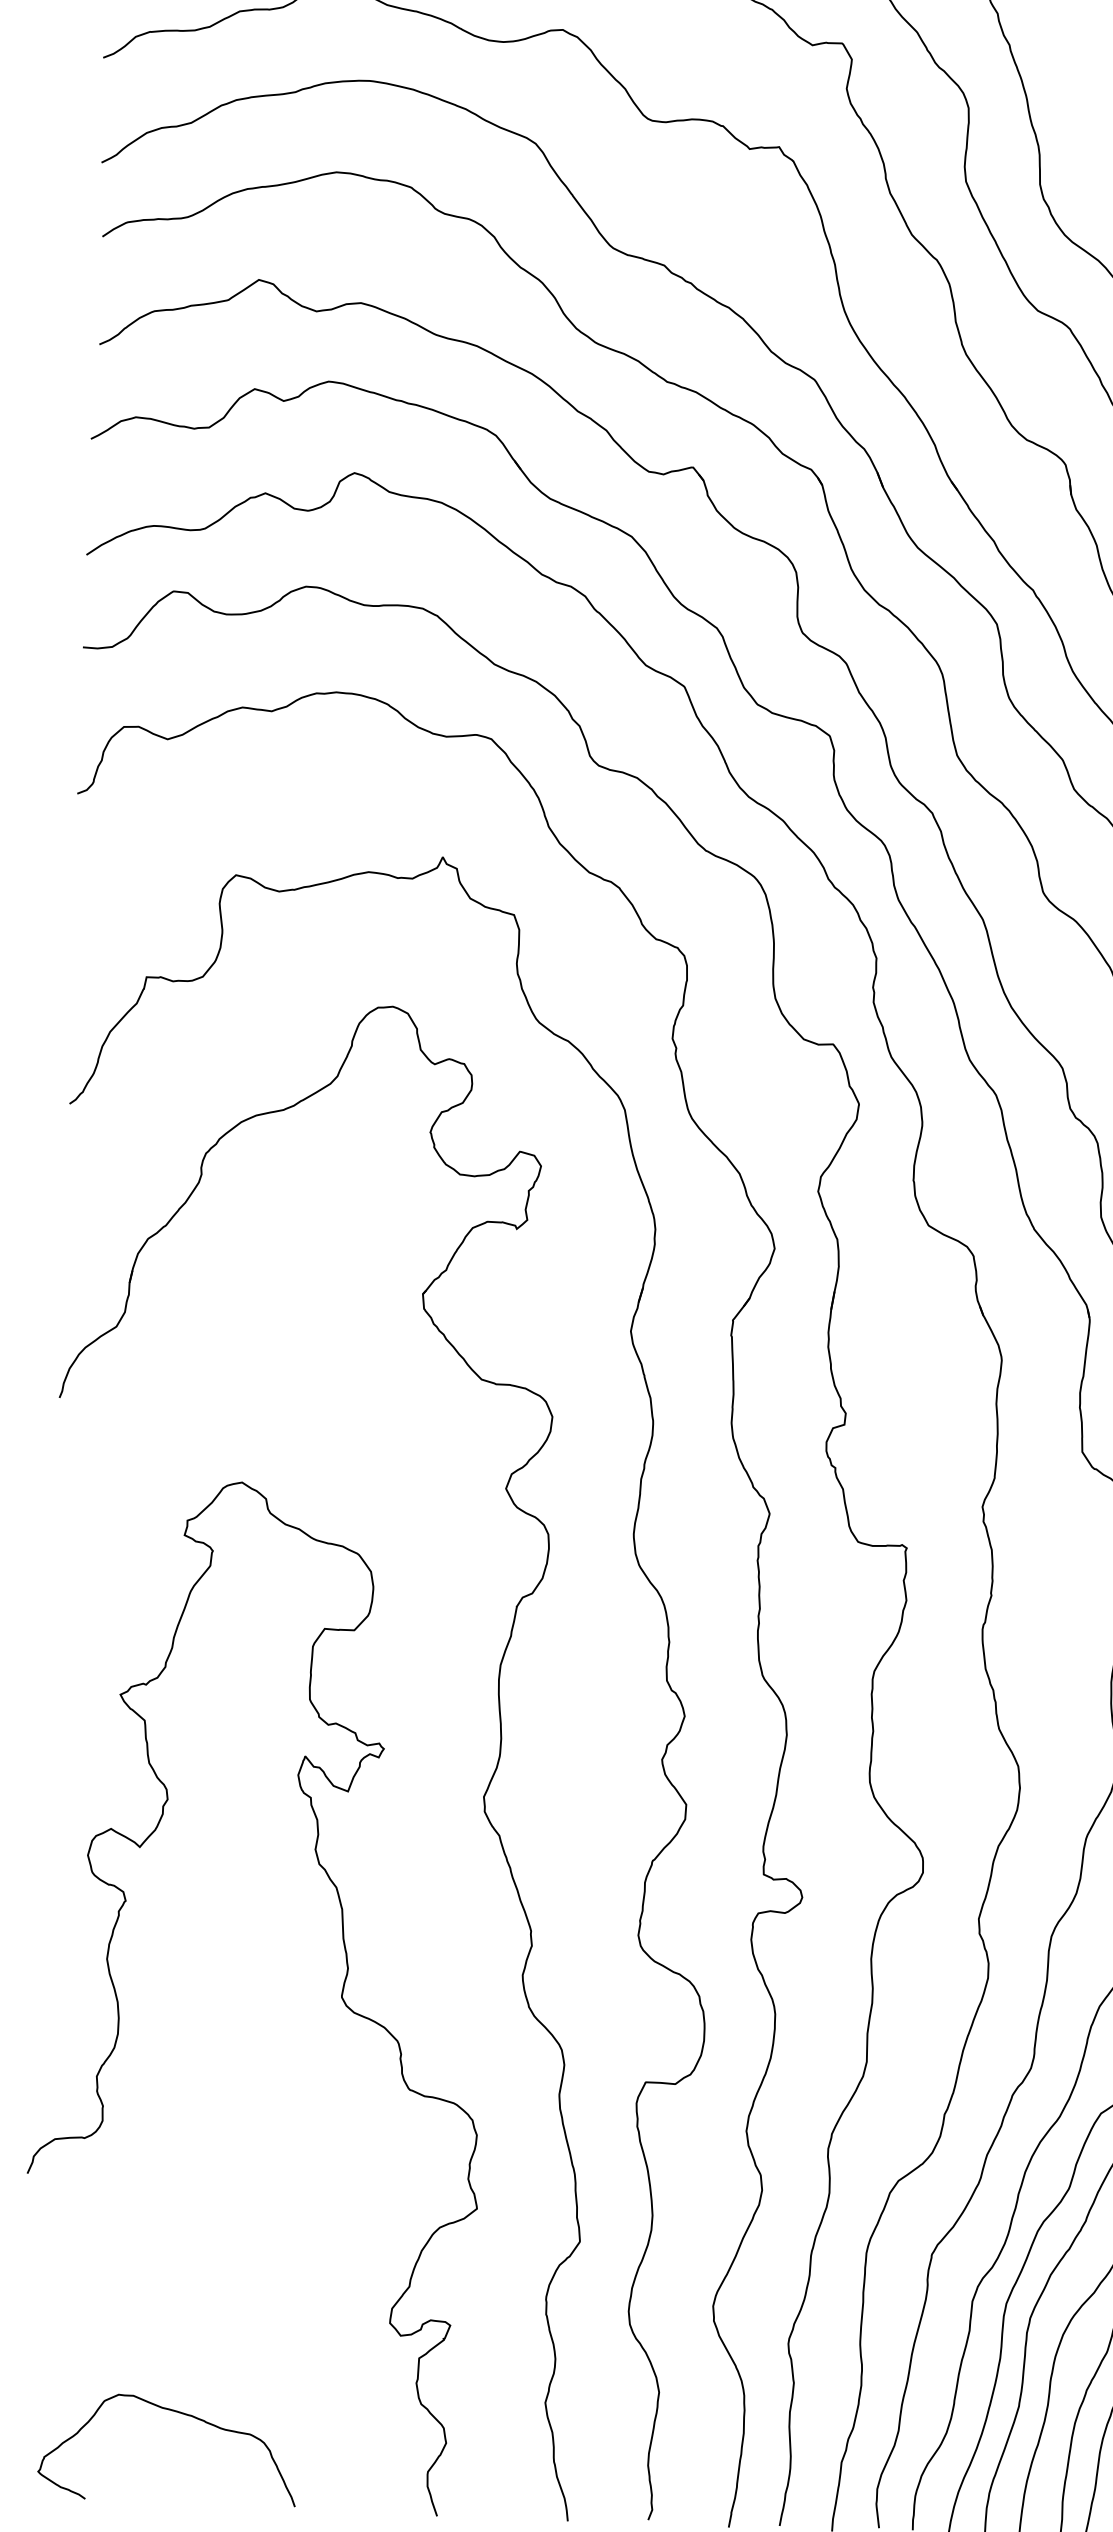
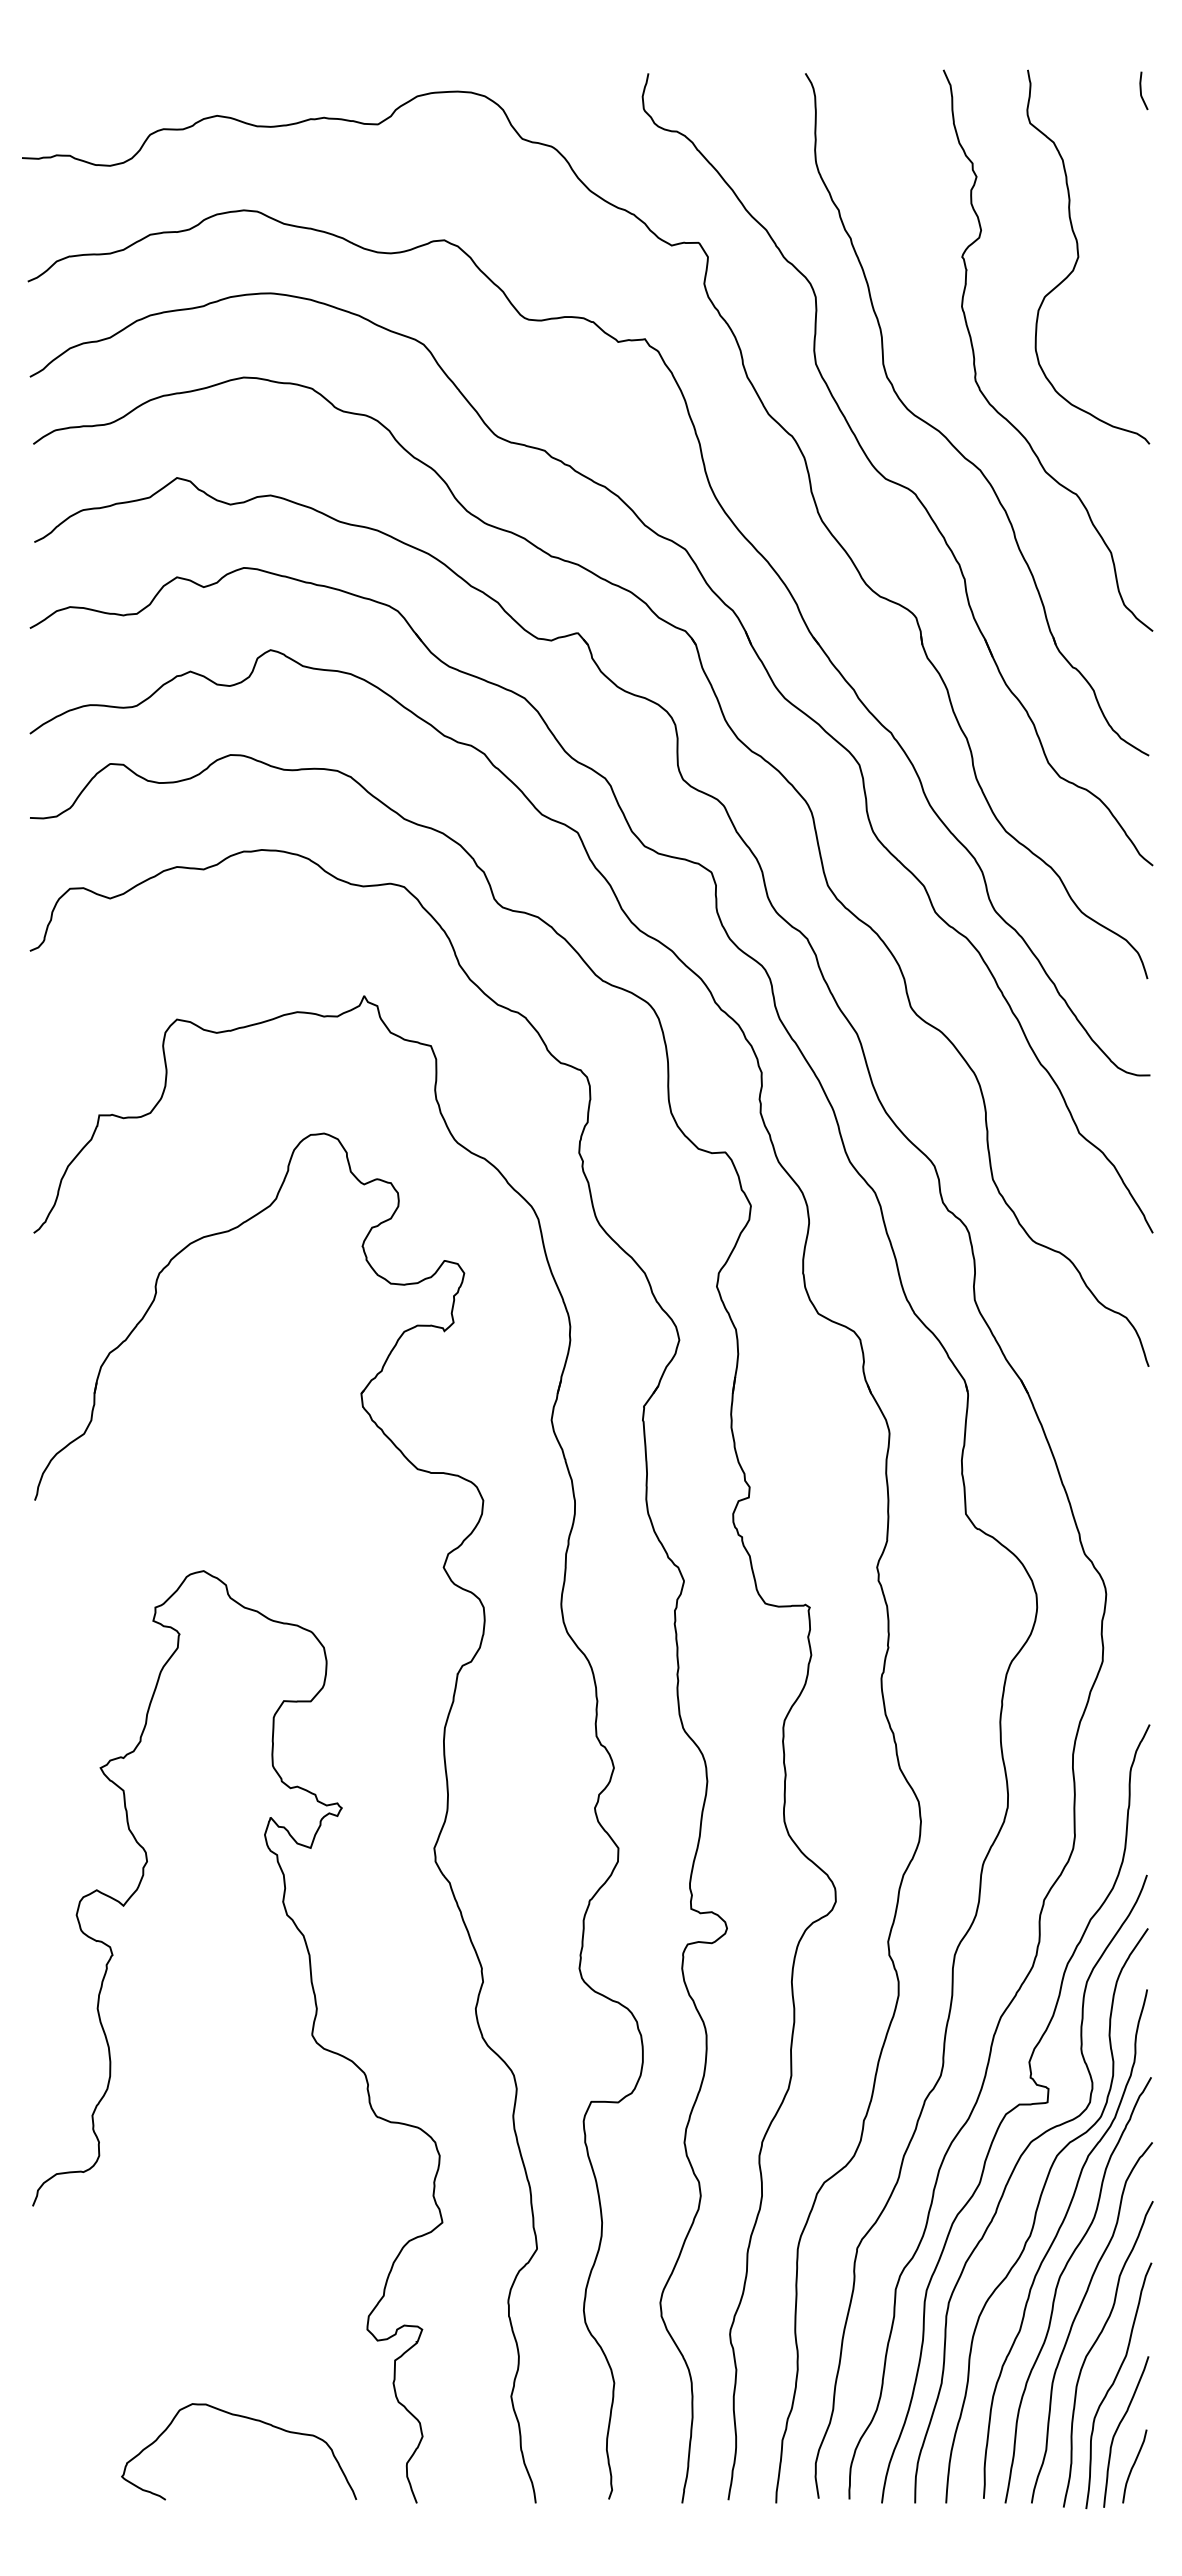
curve: (180, 2414) -> (249, 2419), moved

